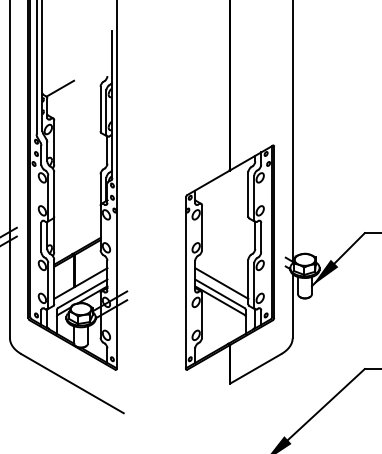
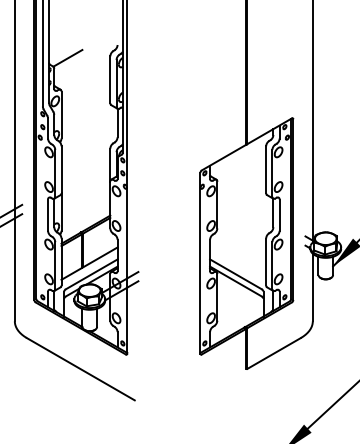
line: (221, 283) -> (237, 263), removed

